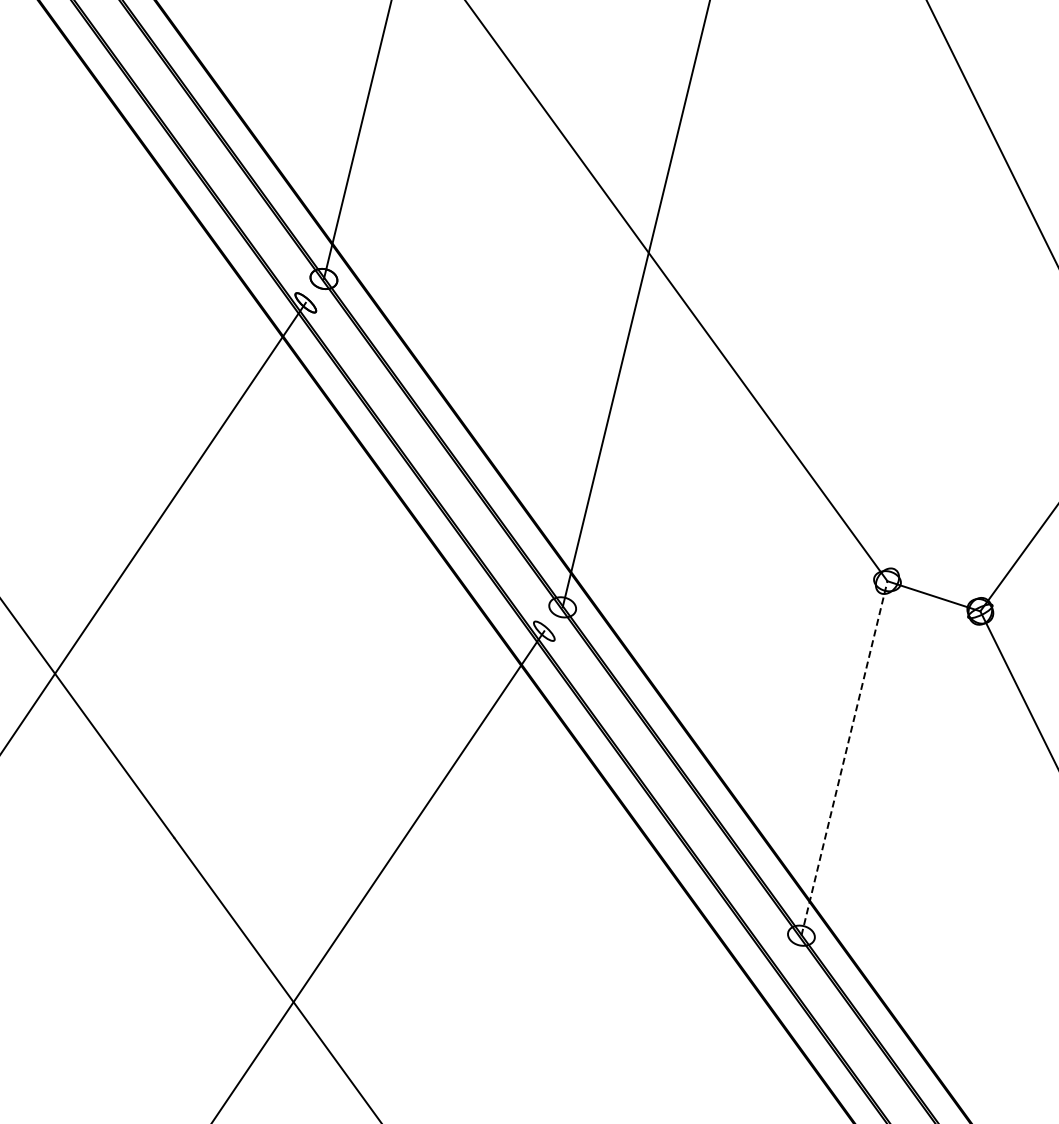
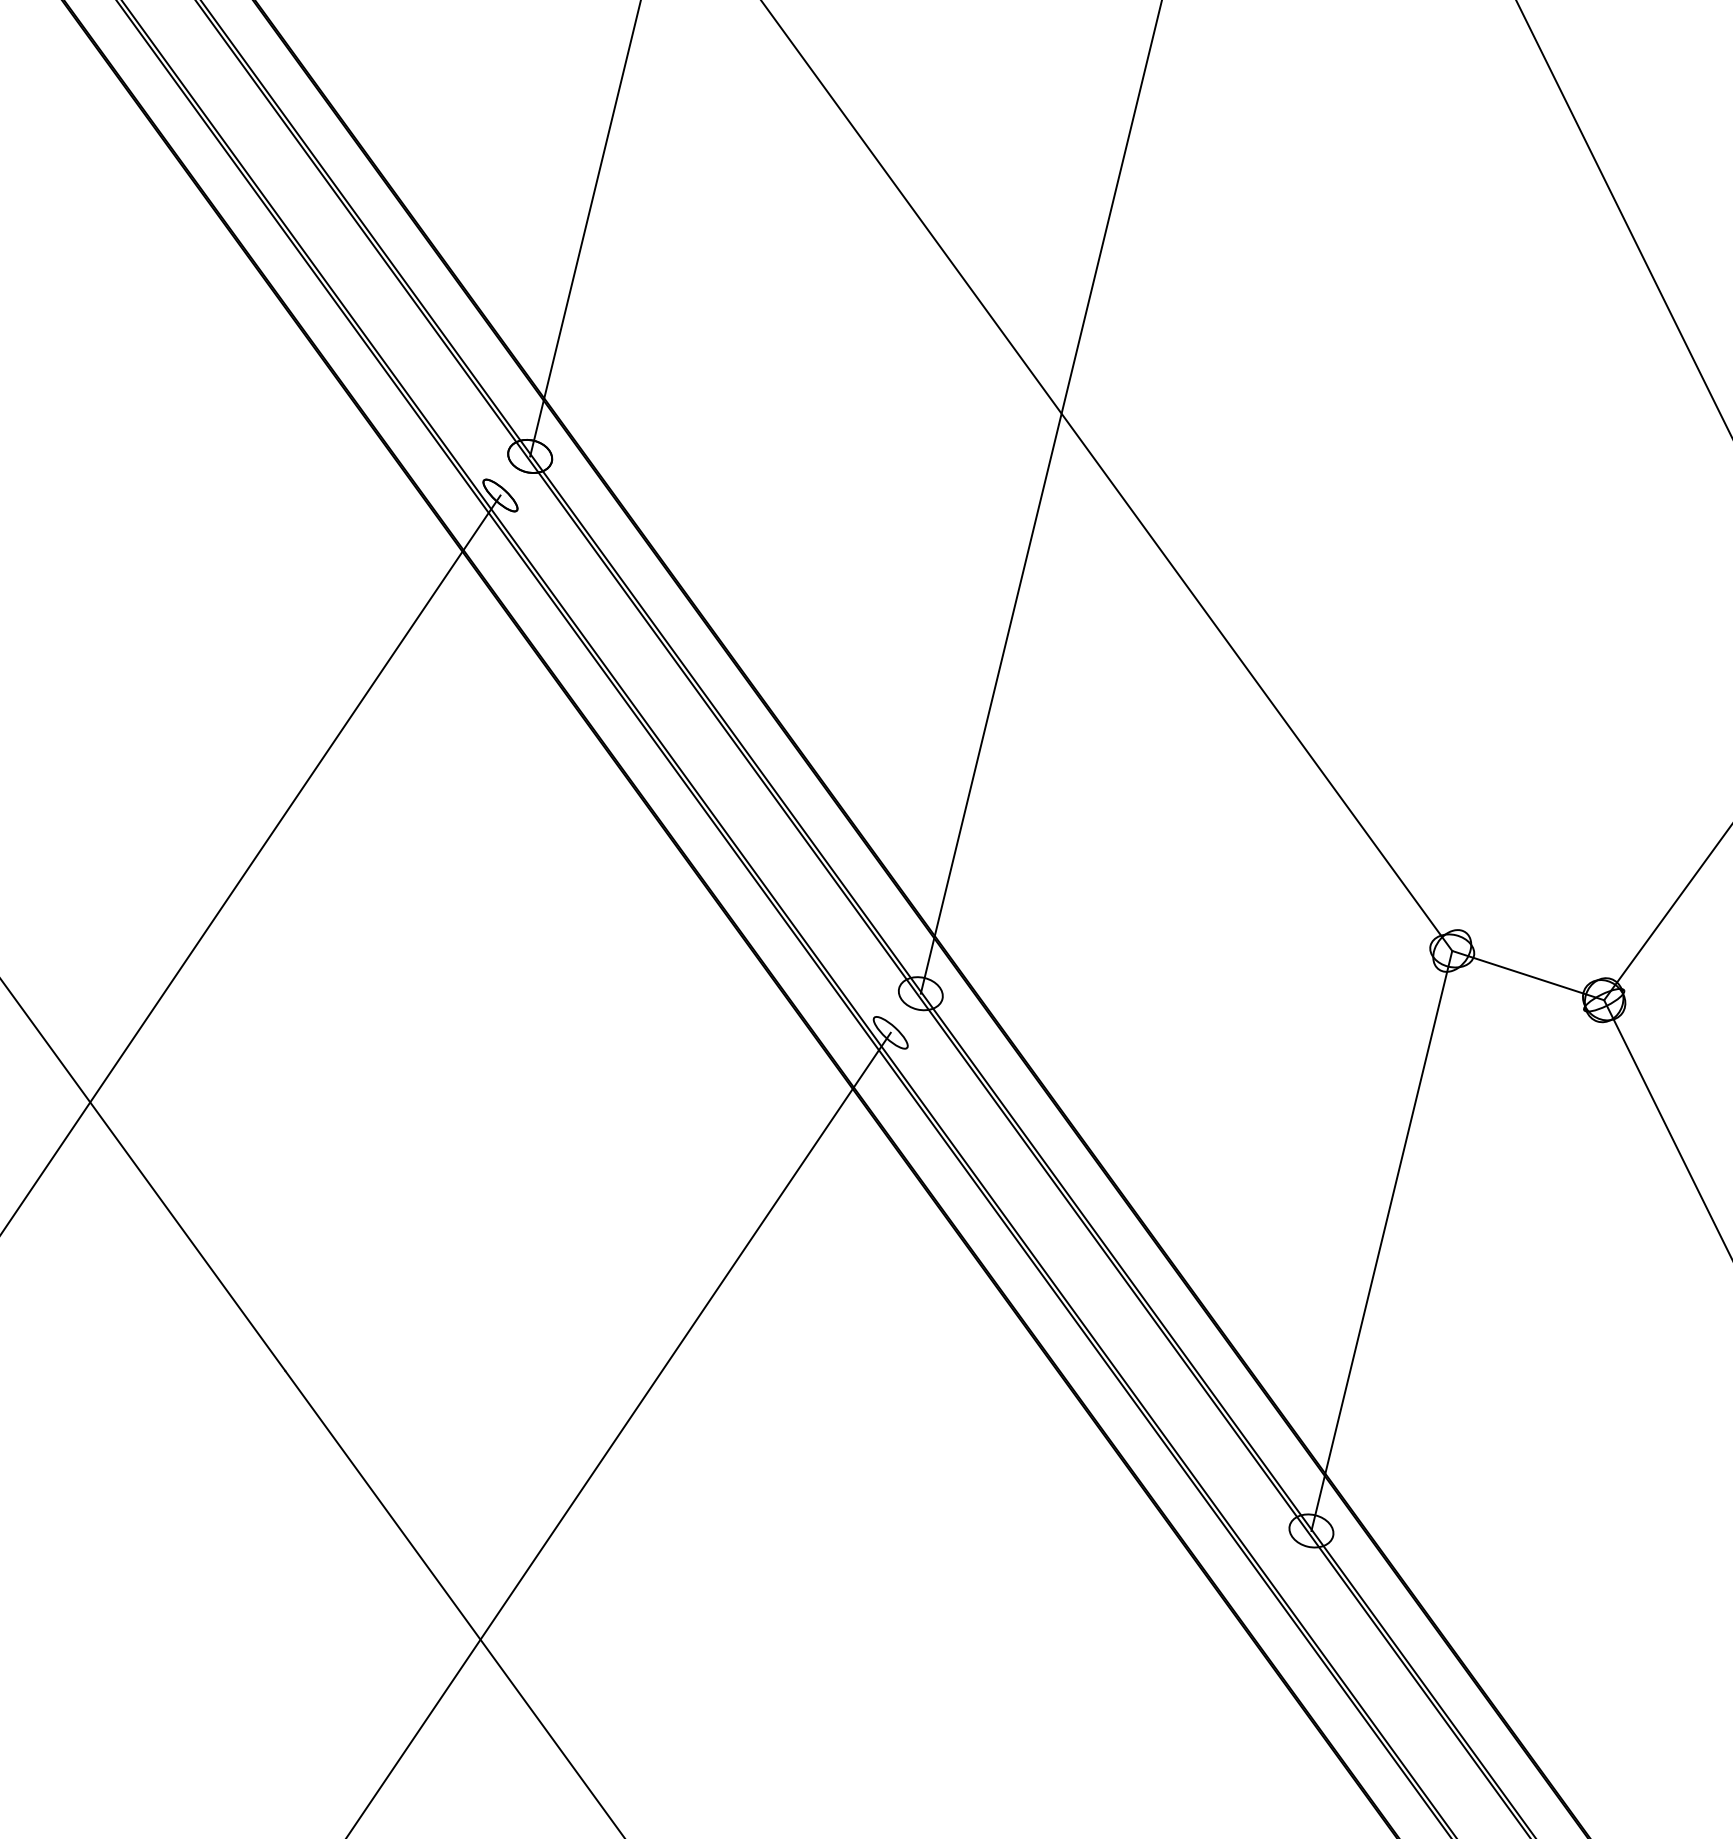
line: (844, 757) -> (1381, 1239), dashed -> solid

